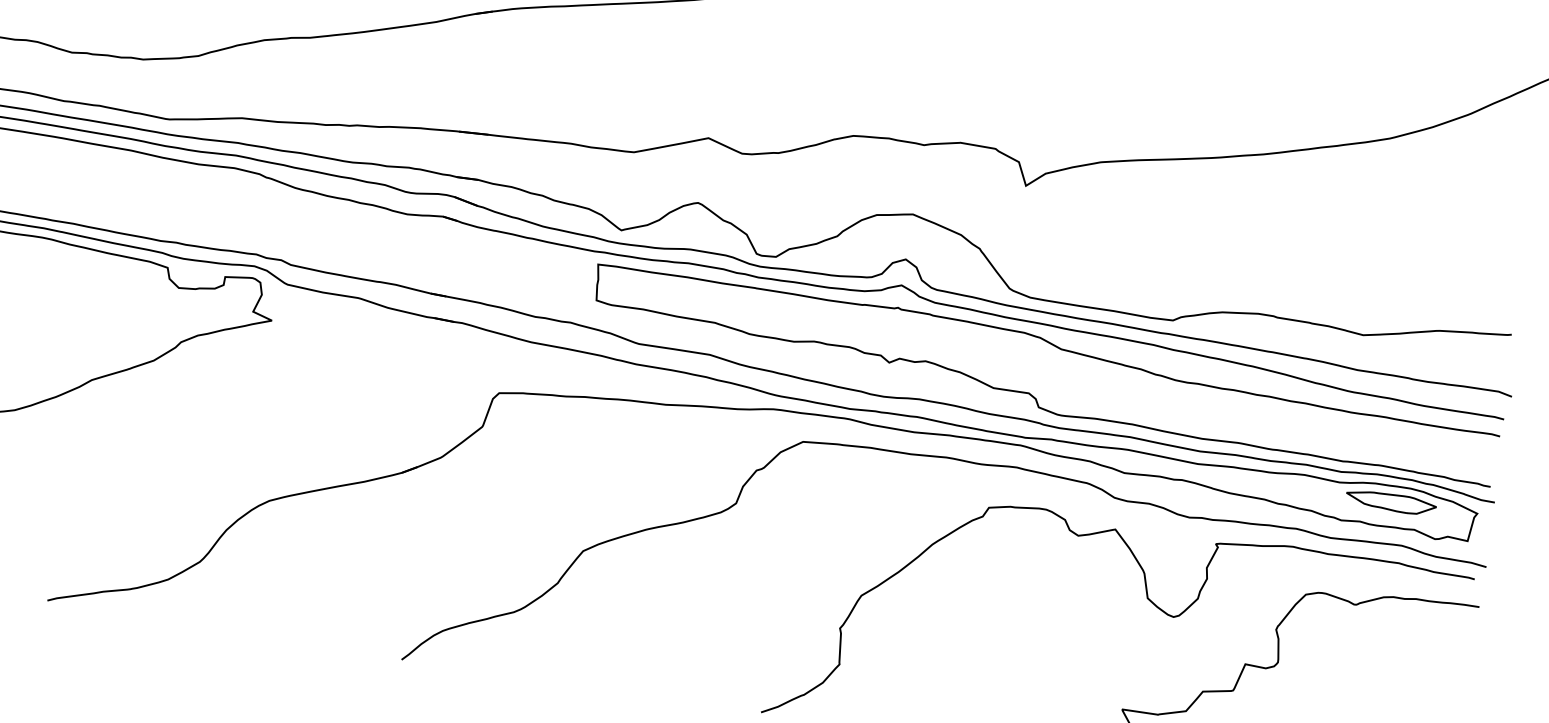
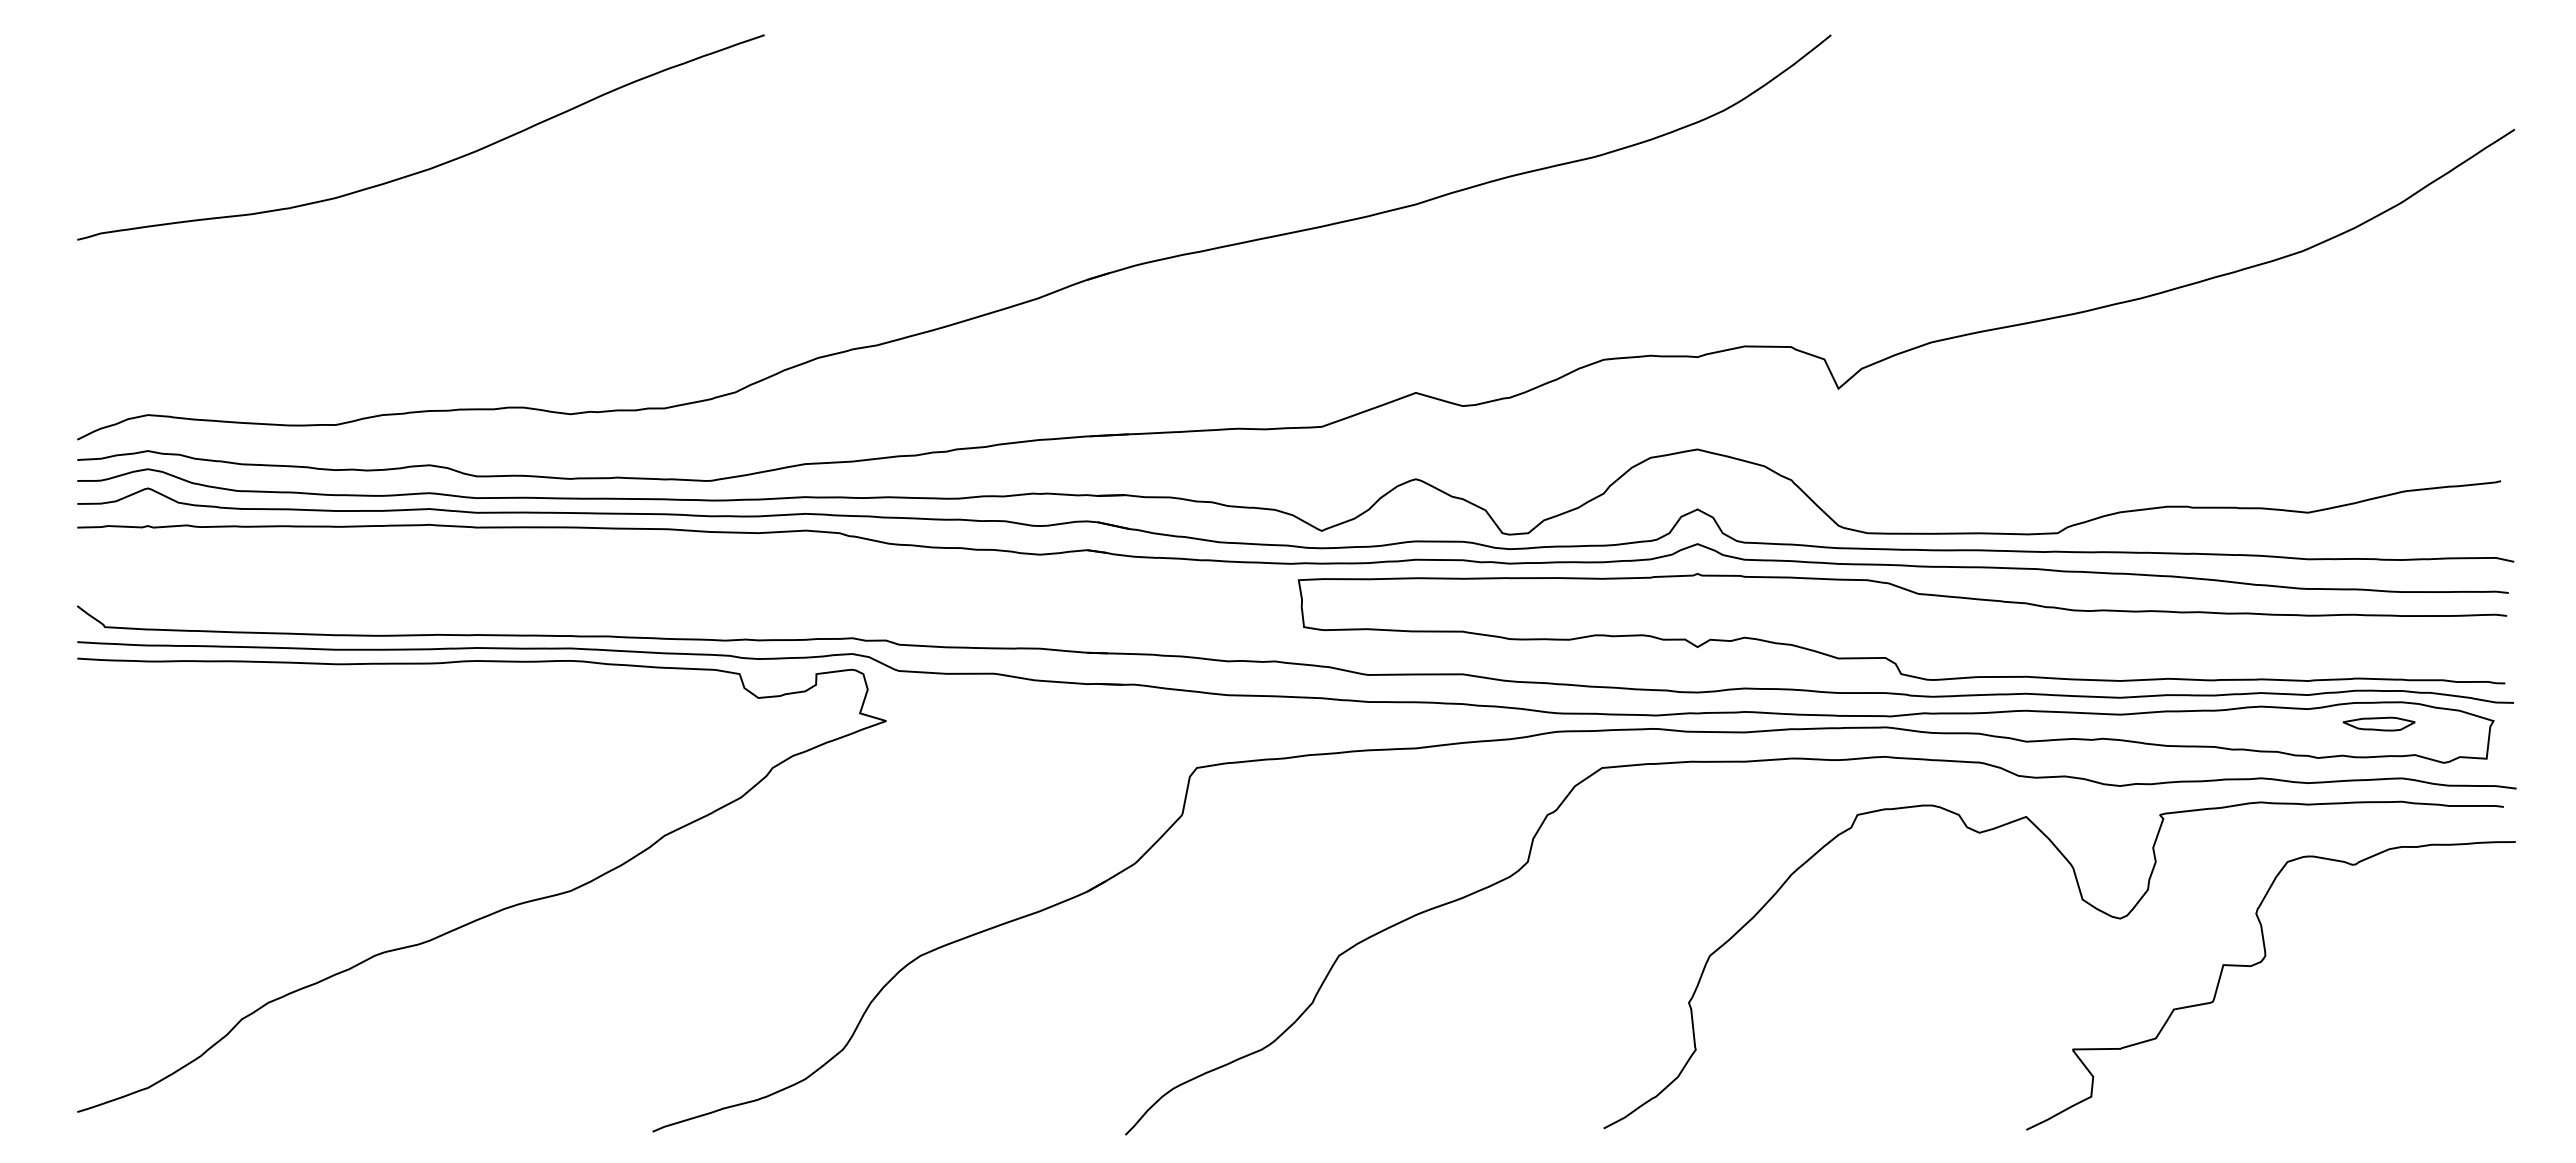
part: (1390, 501) -> (2378, 723), size x0.6

